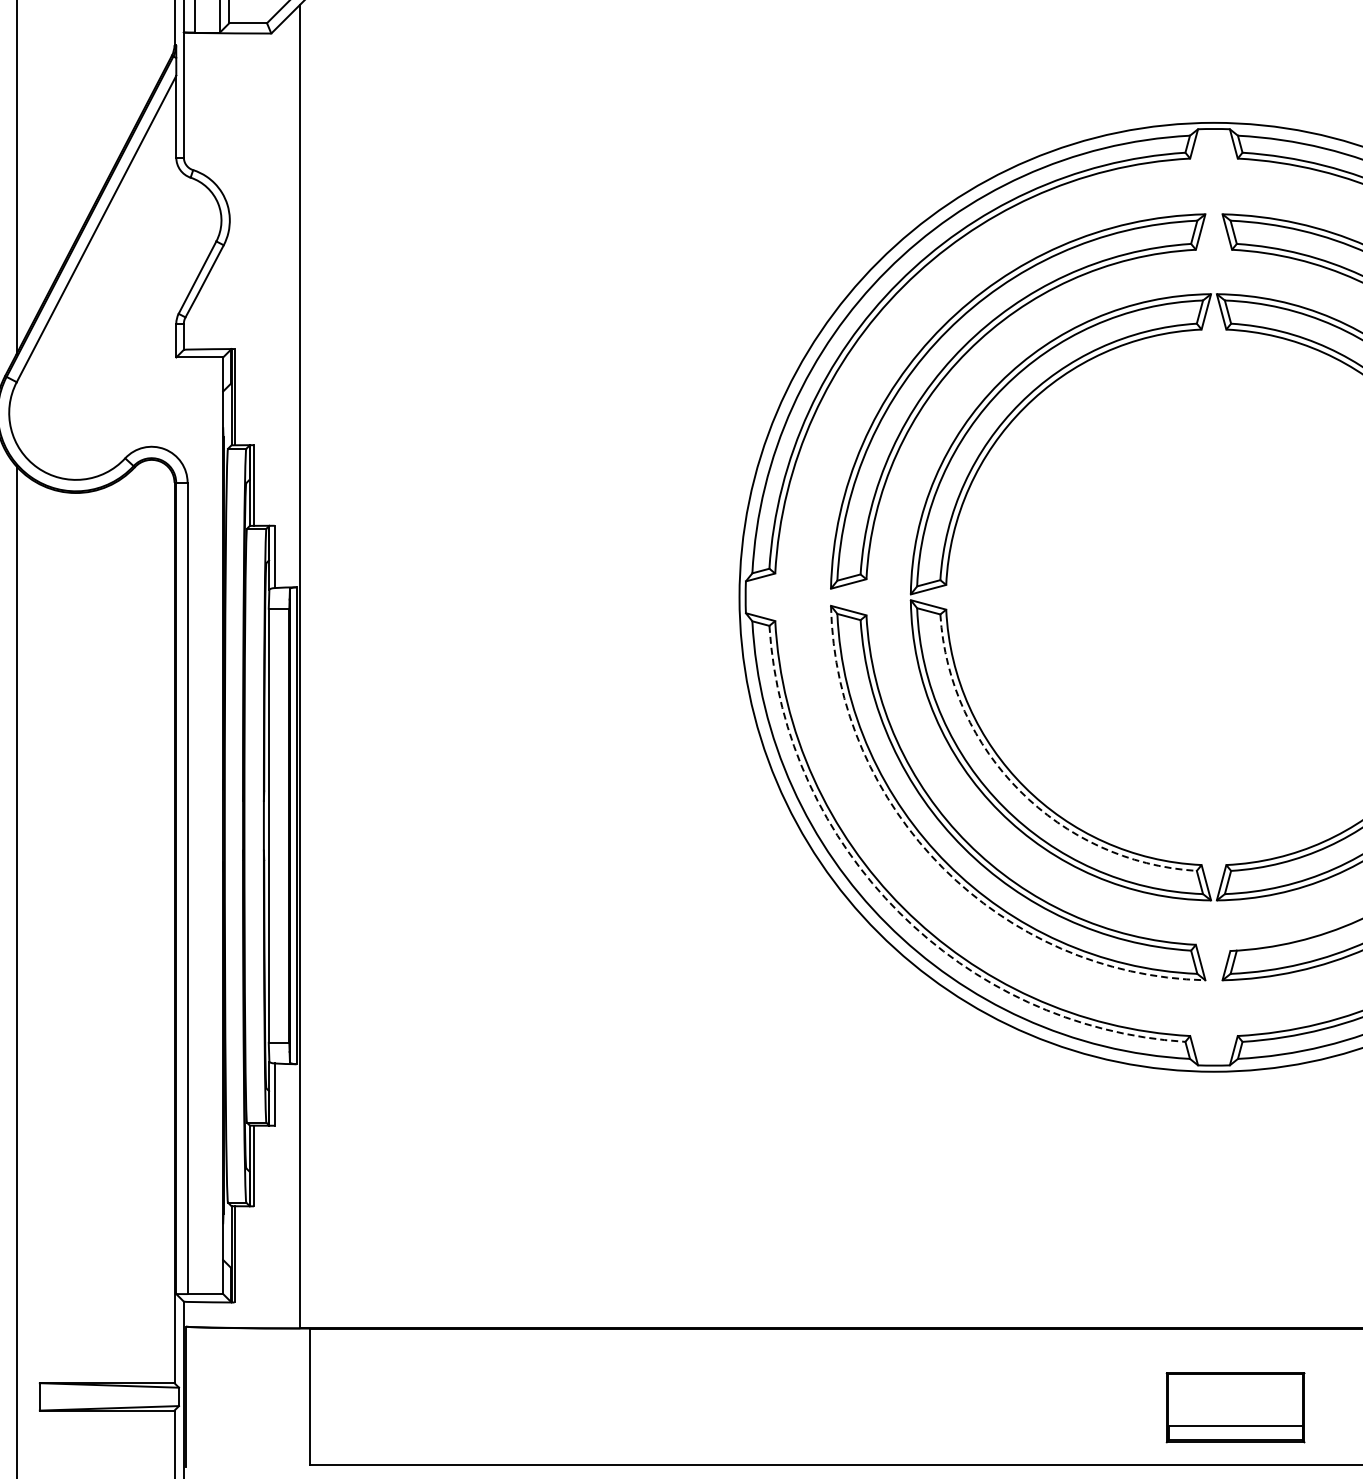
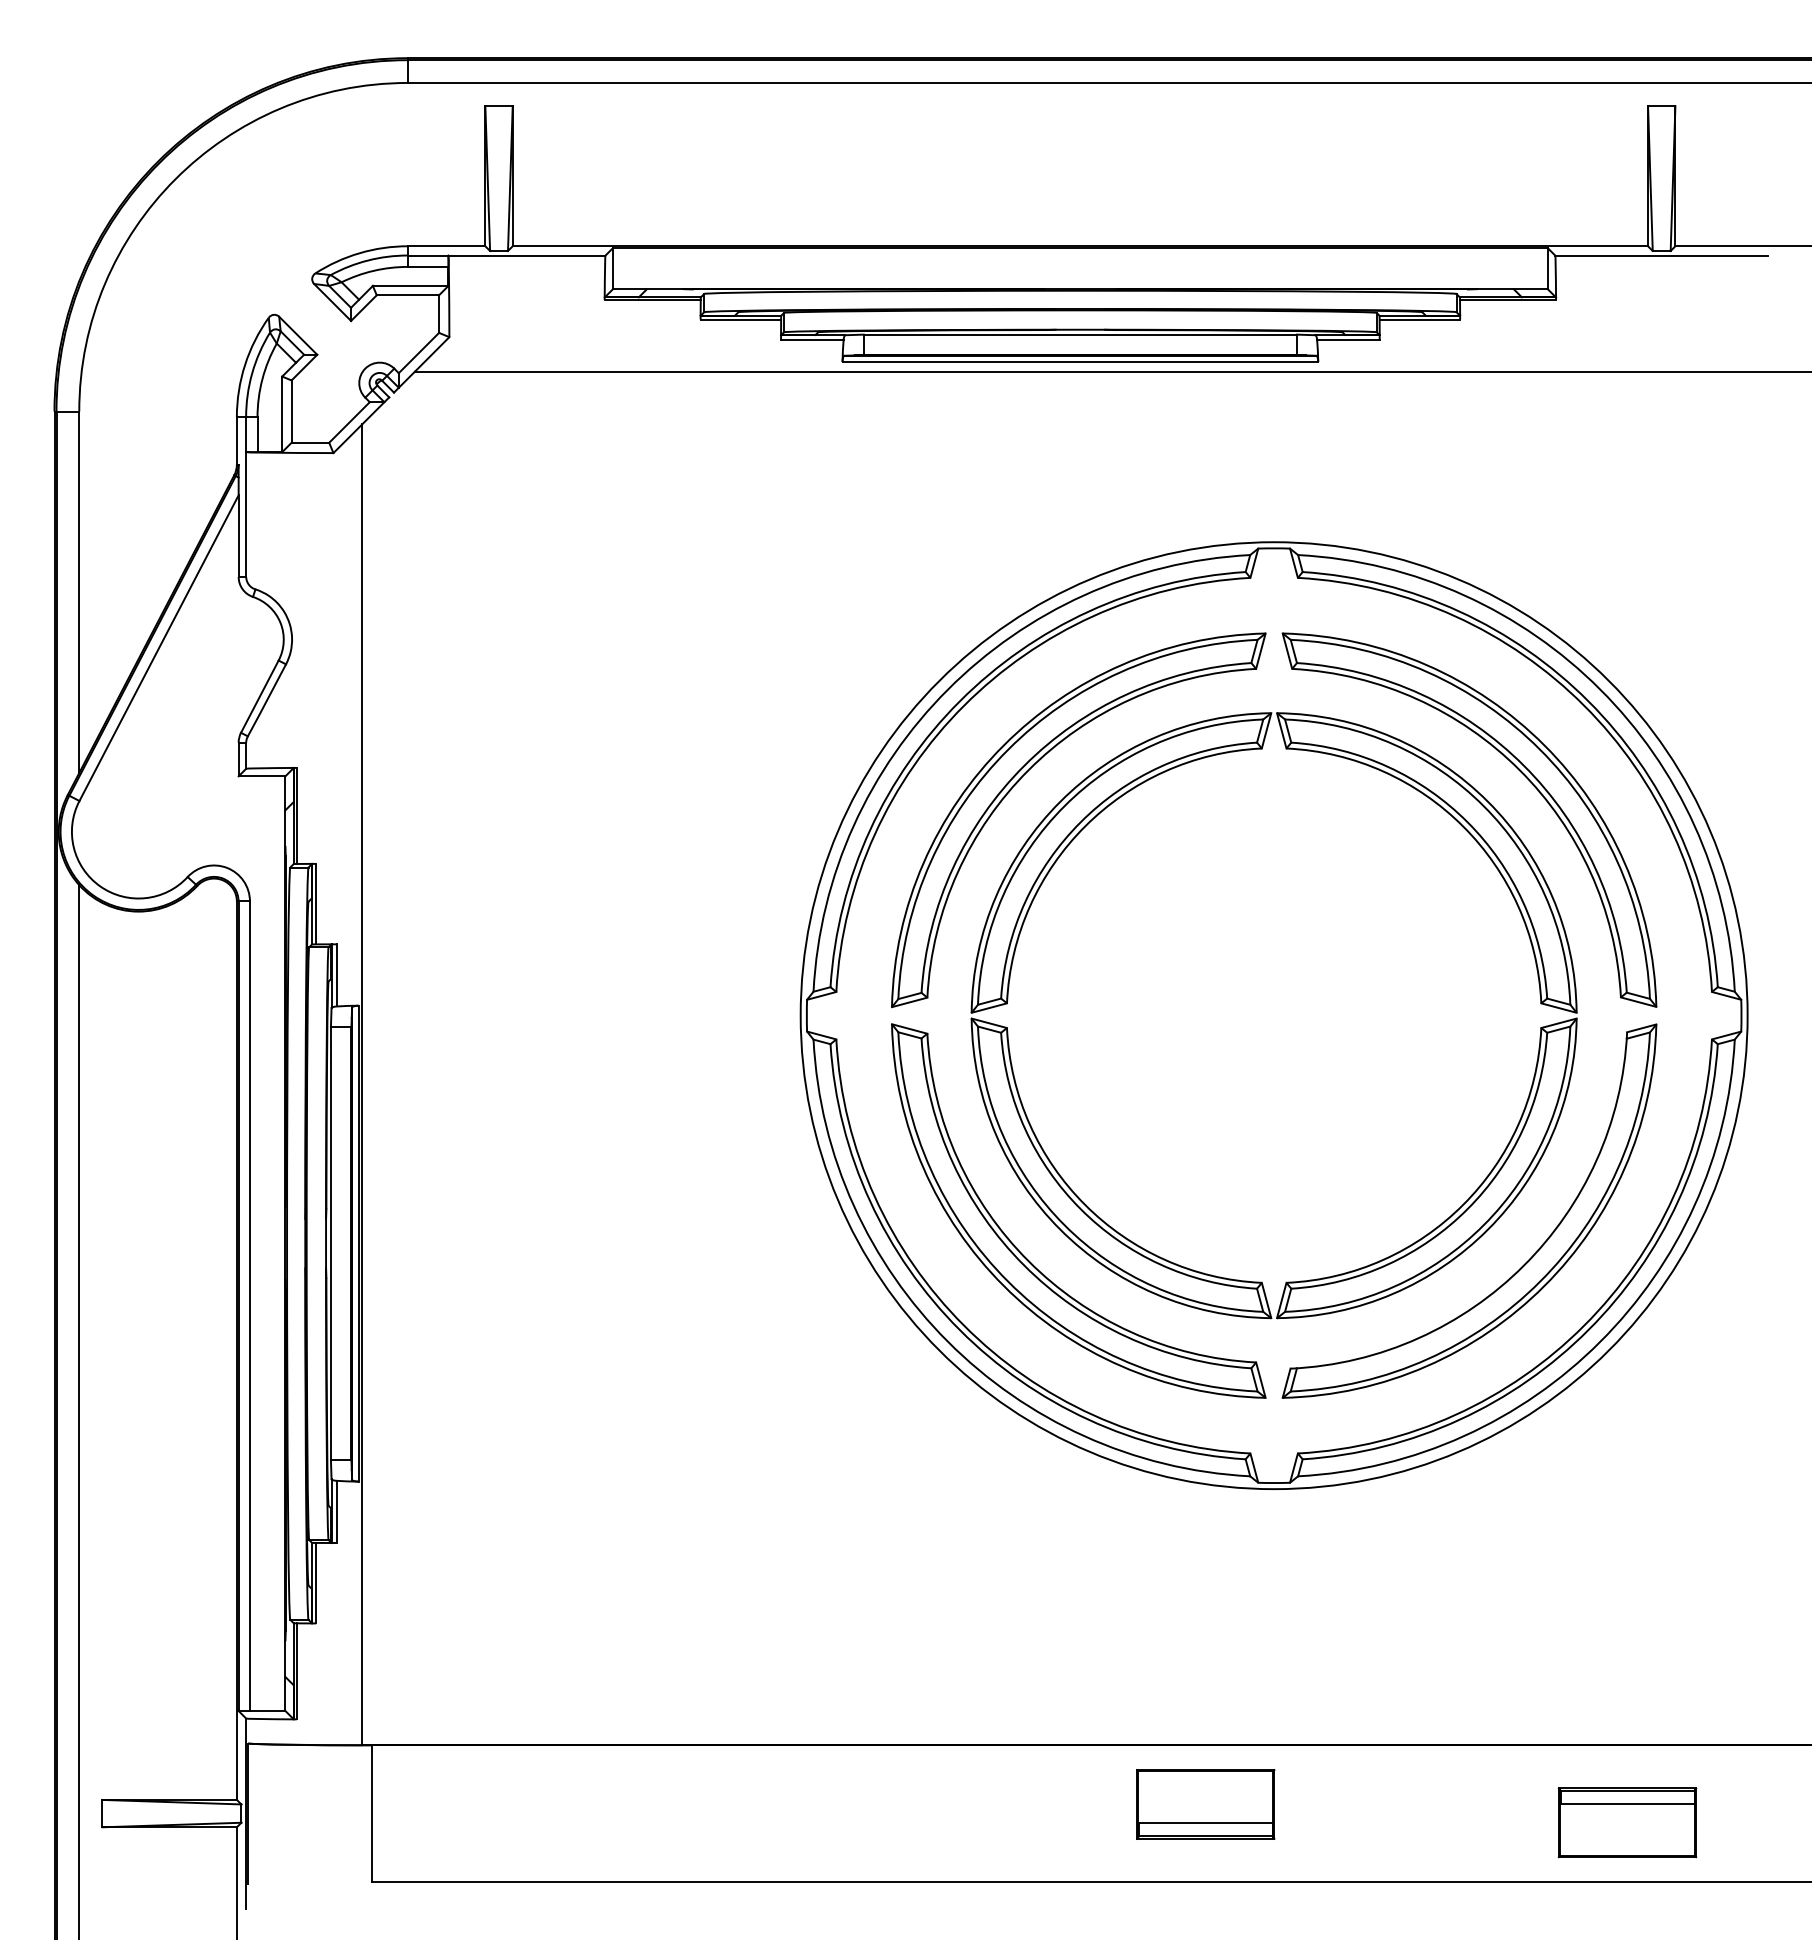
arc: (1019, 791) -> (1080, 1209), dashed -> solid
arc: (942, 867) -> (1003, 1285), dashed -> solid
arc: (898, 912) -> (959, 1330), dashed -> solid
part: (1235, 1407) -> (1205, 1804), moved

